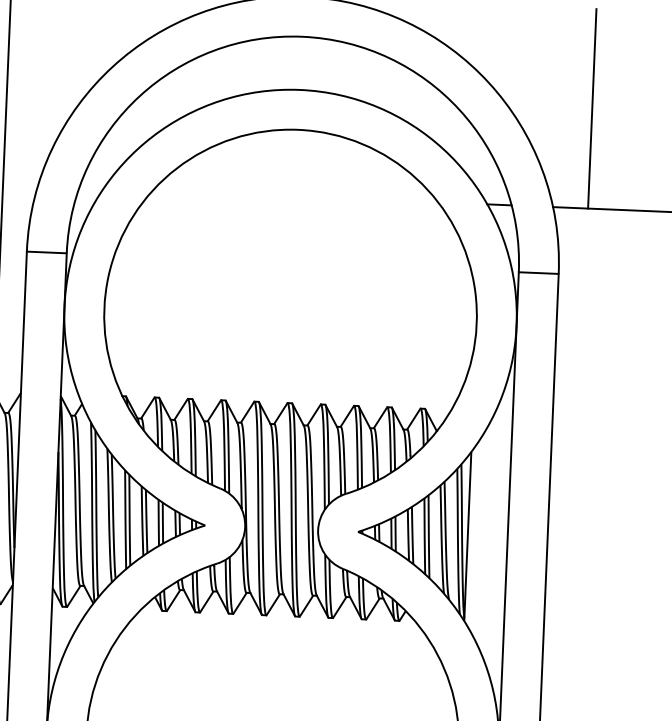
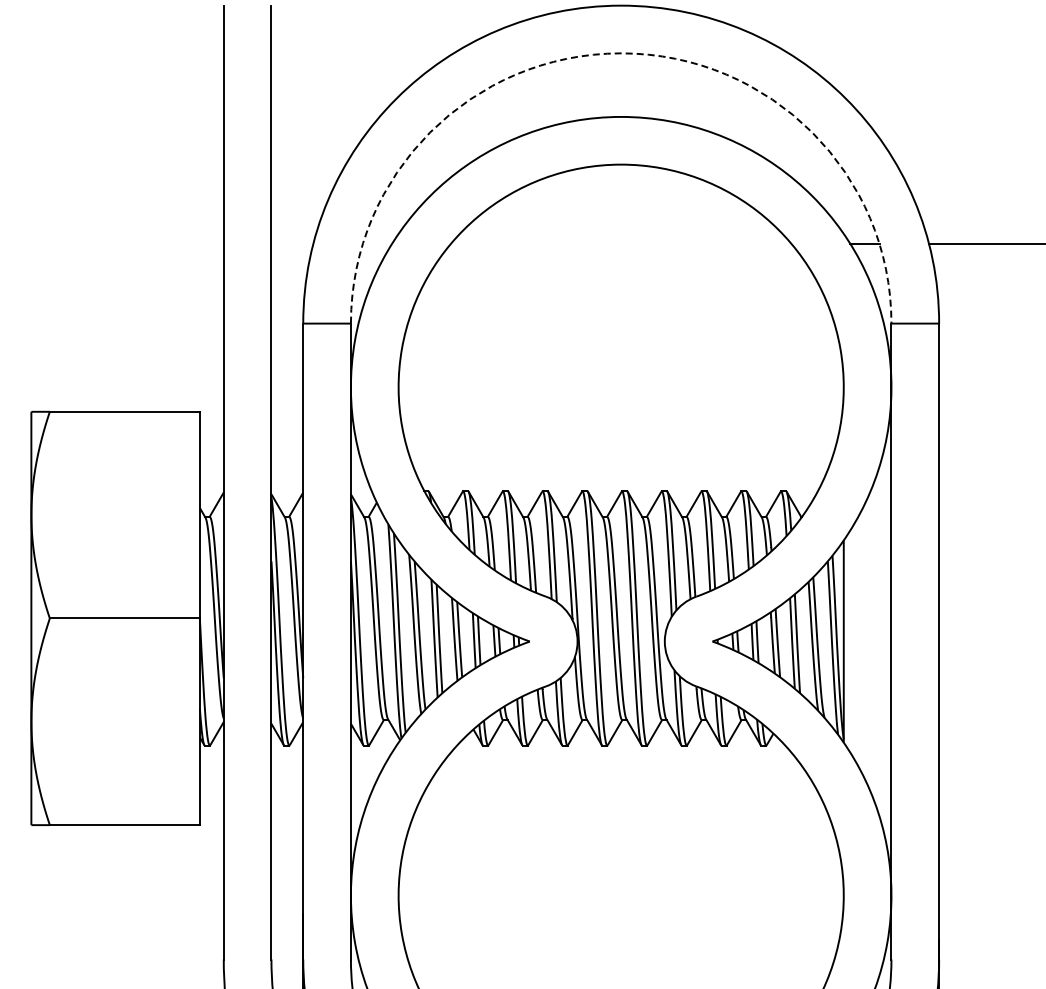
arc: (302, 36) -> (621, 53), solid -> dashed
line: (591, 108) -> (970, 124), removed

